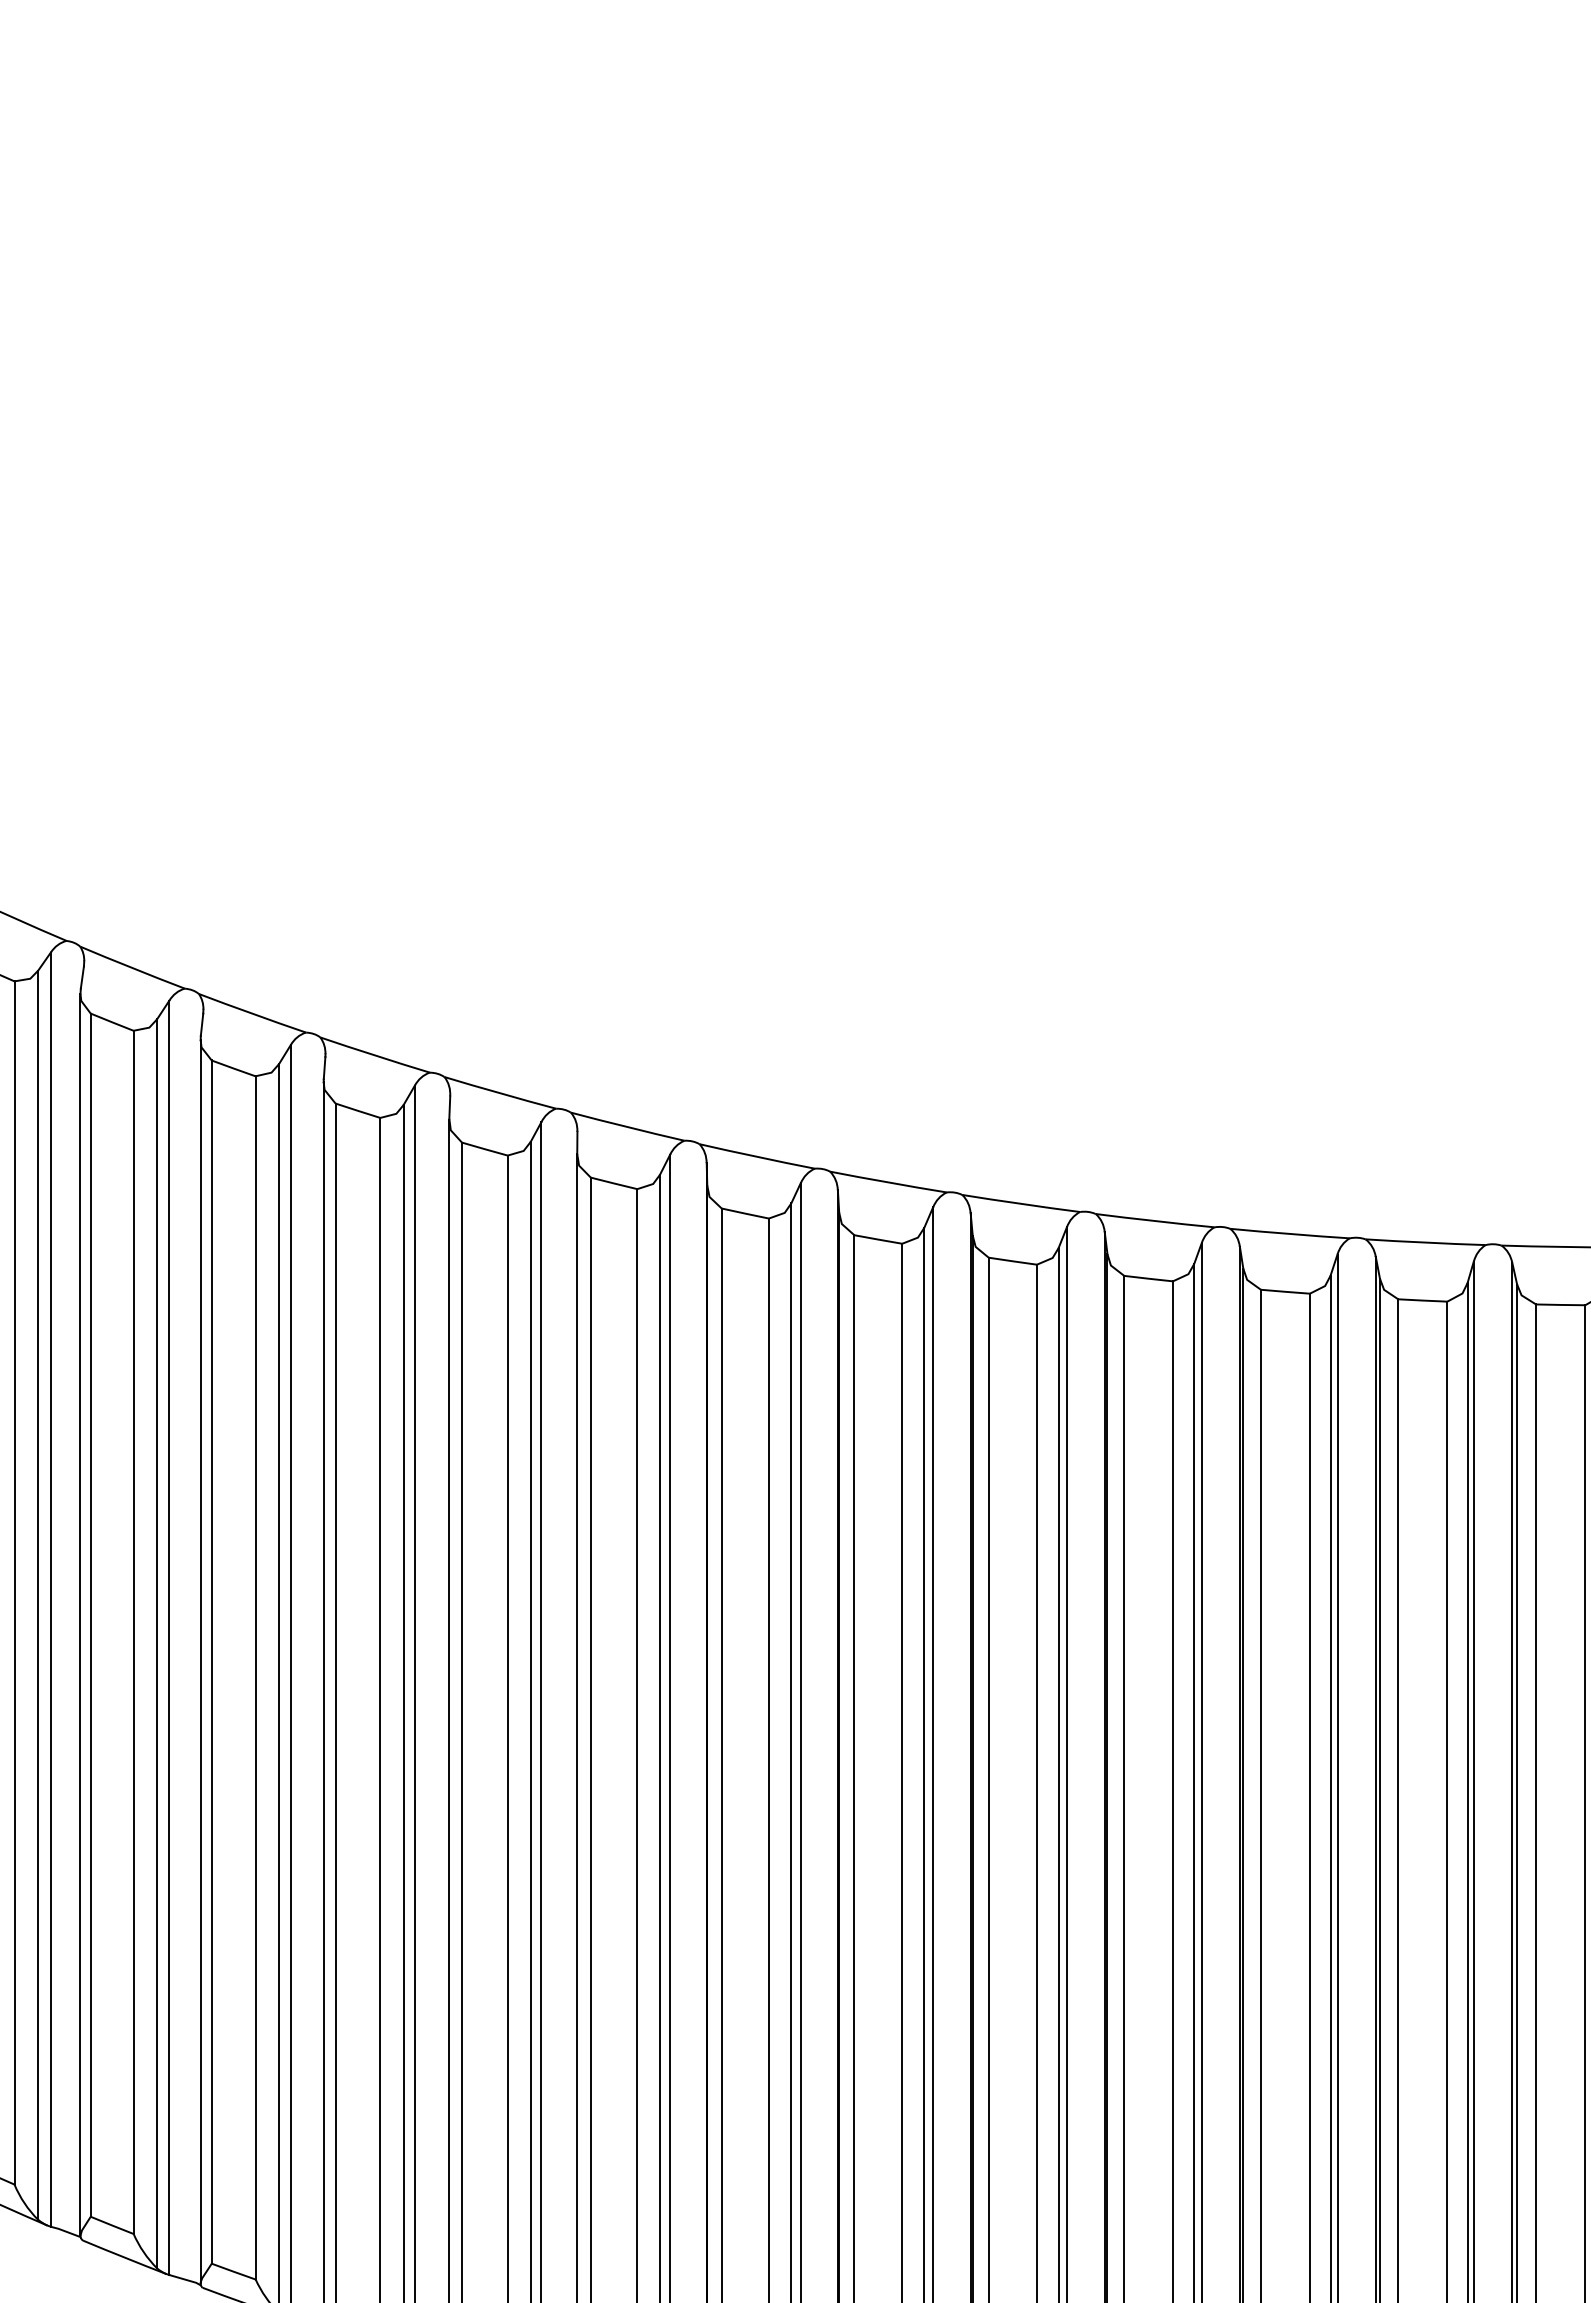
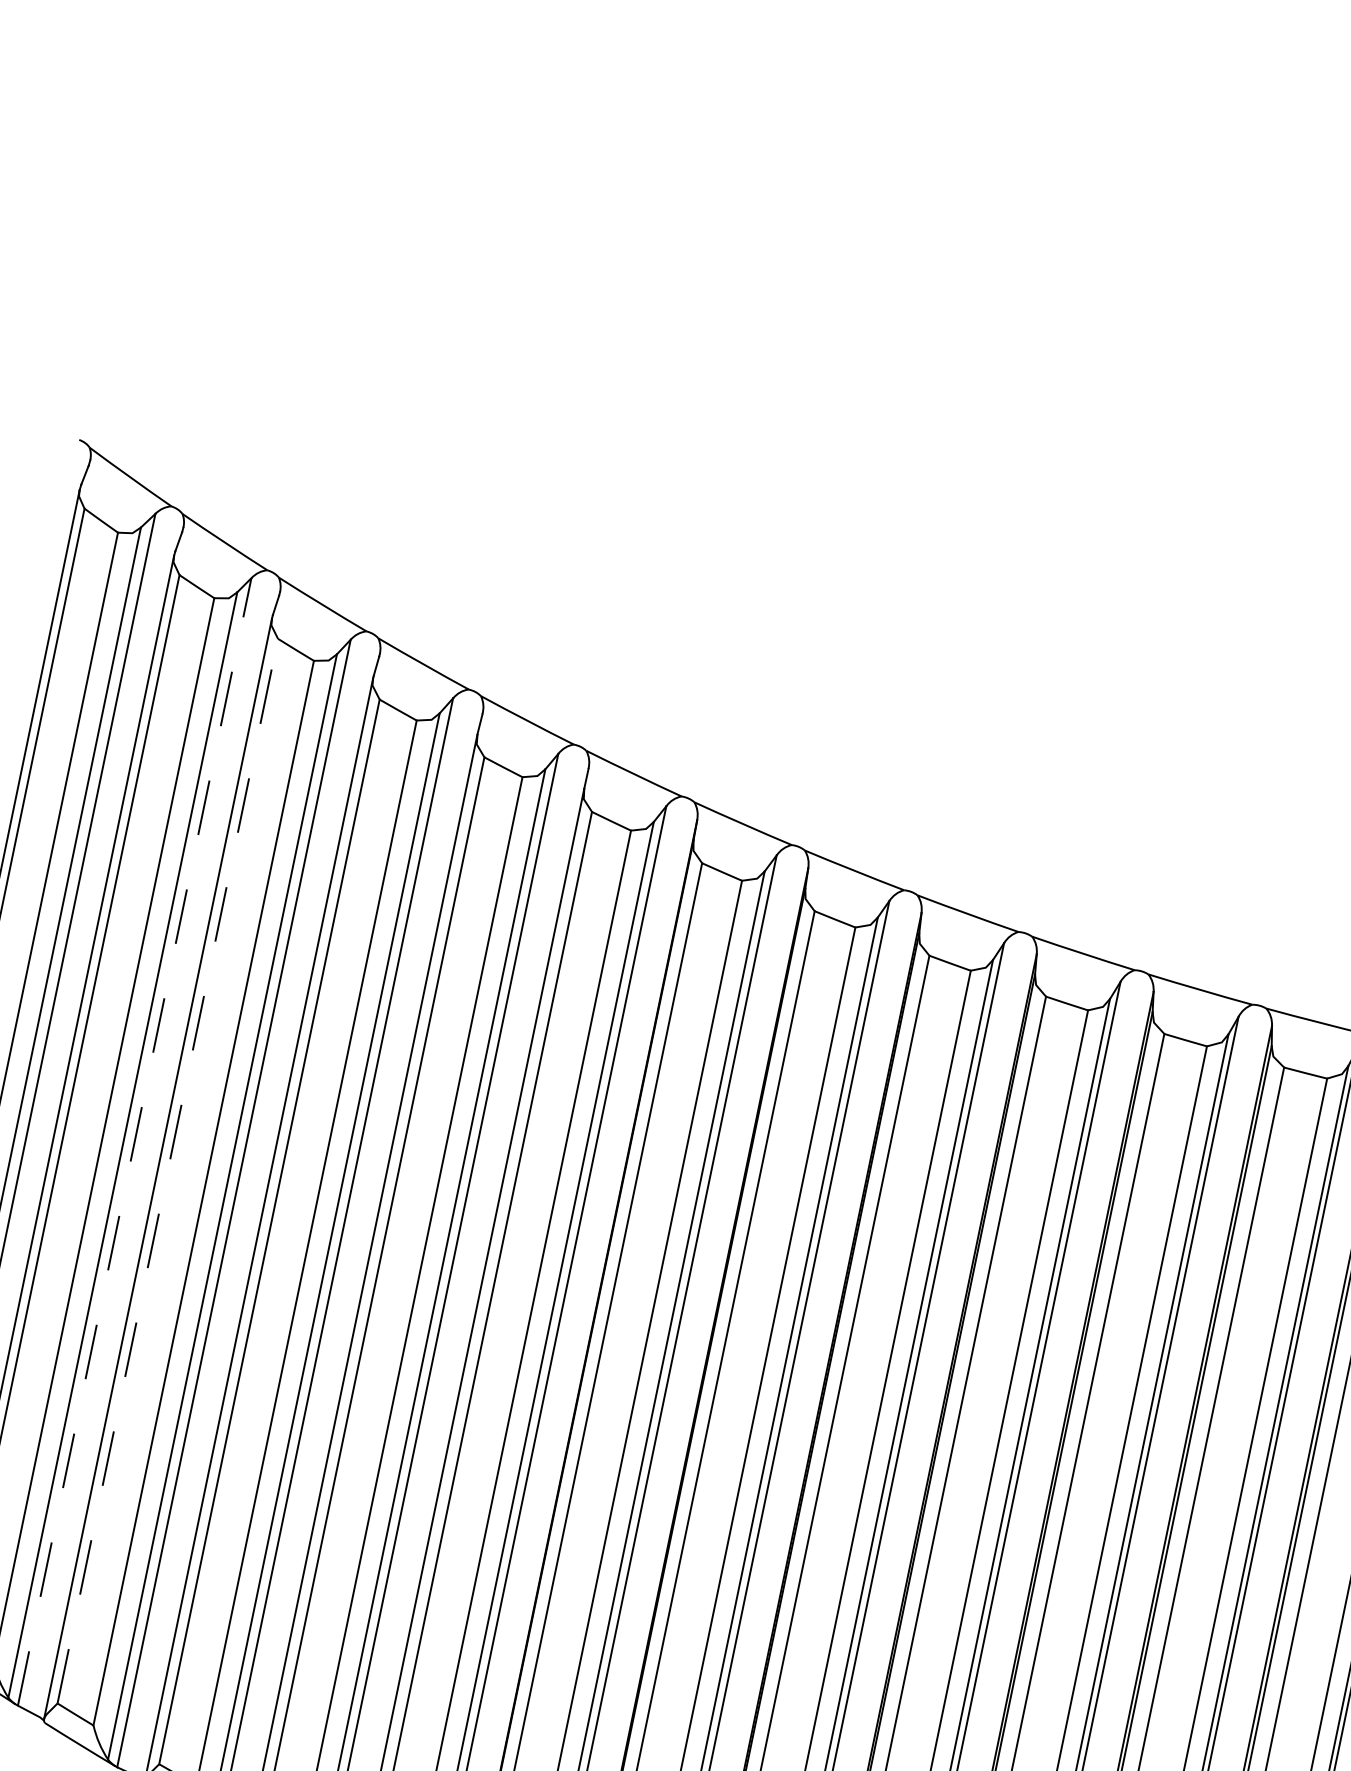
line: (169, 1637) -> (134, 1141), solid -> dashed
line: (211, 1662) -> (167, 1171), solid -> dashed

